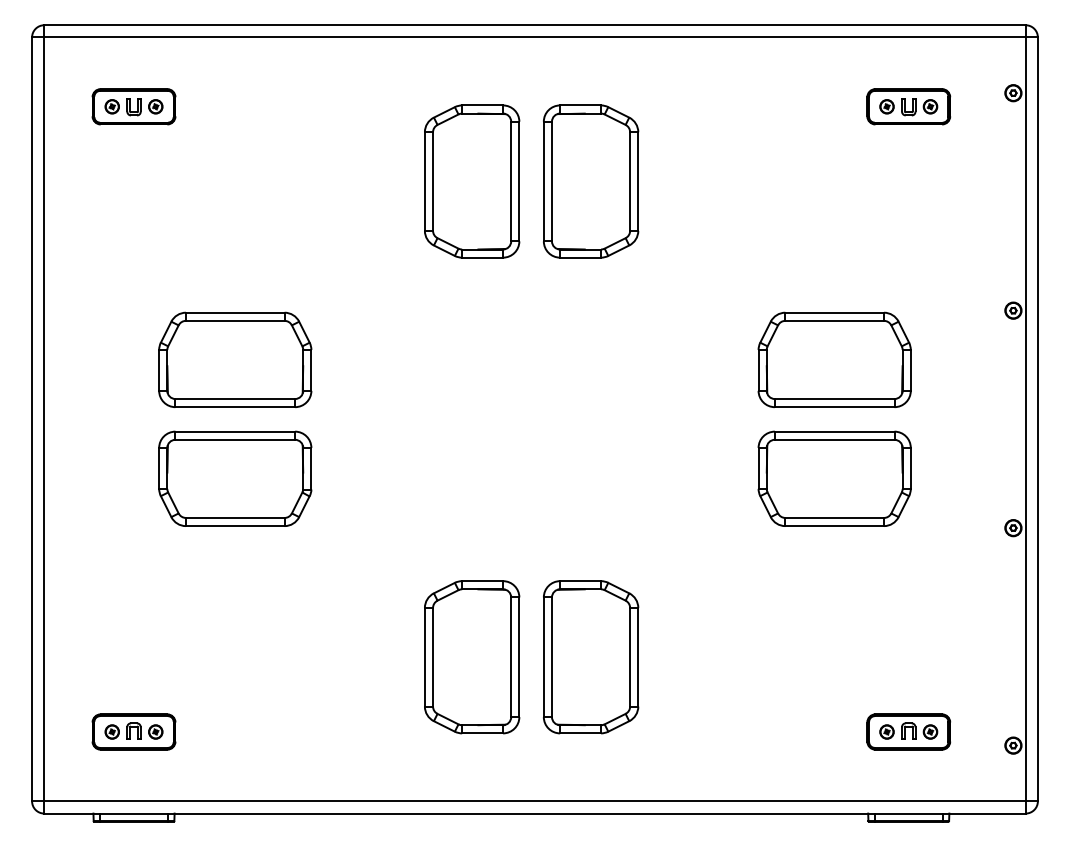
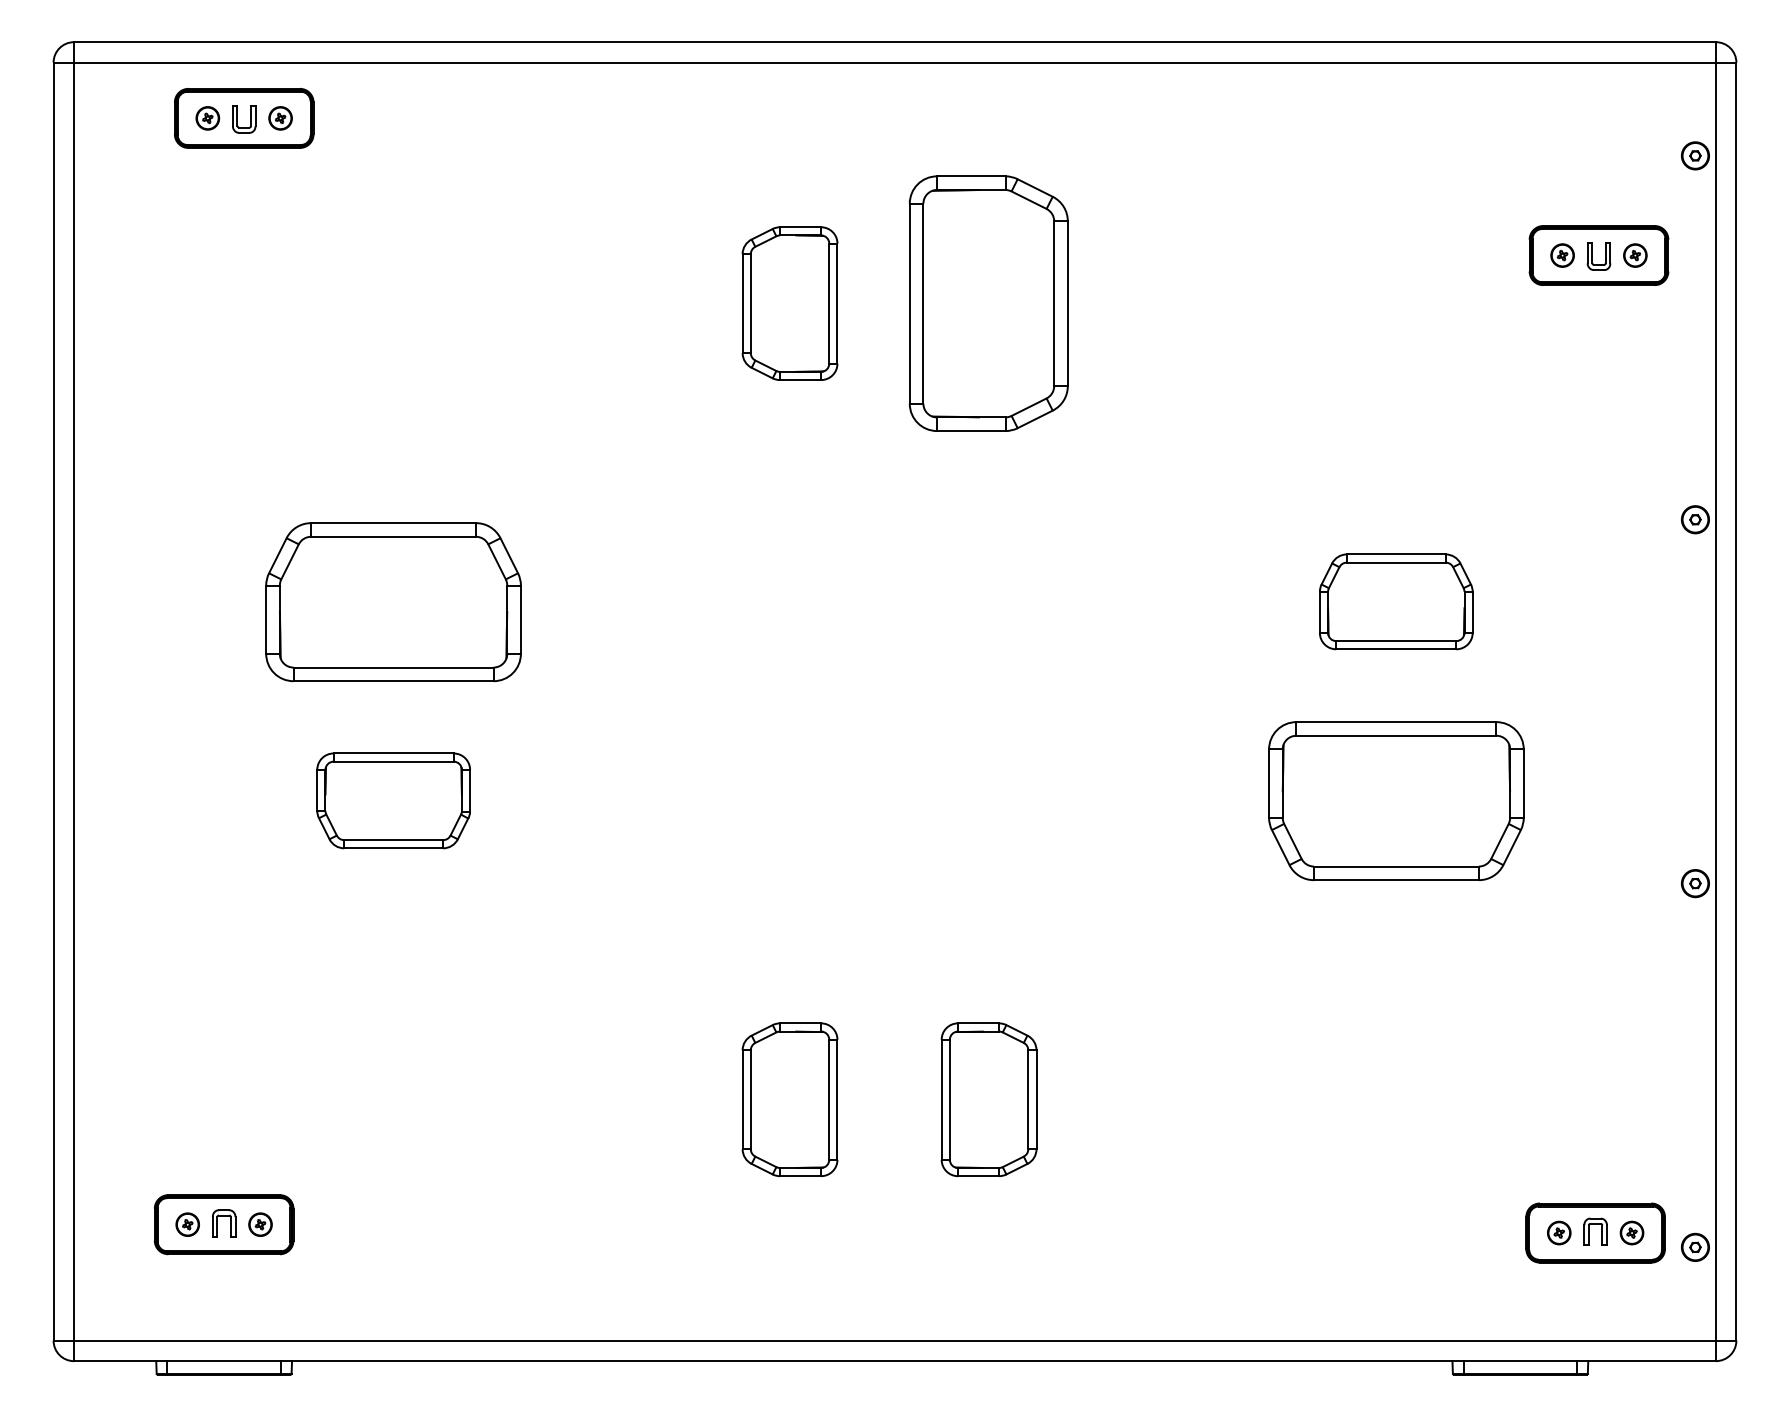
part: (133, 106) -> (243, 117), moved
part: (908, 106) -> (1598, 255), moved
part: (472, 181) -> (790, 303), size x0.6
part: (834, 359) -> (1396, 601), size x0.6
part: (235, 478) -> (393, 800), size x0.6
part: (472, 657) -> (790, 1100), size x0.6
part: (591, 657) -> (989, 1100), size x0.6
part: (908, 731) -> (1595, 1232), moved

